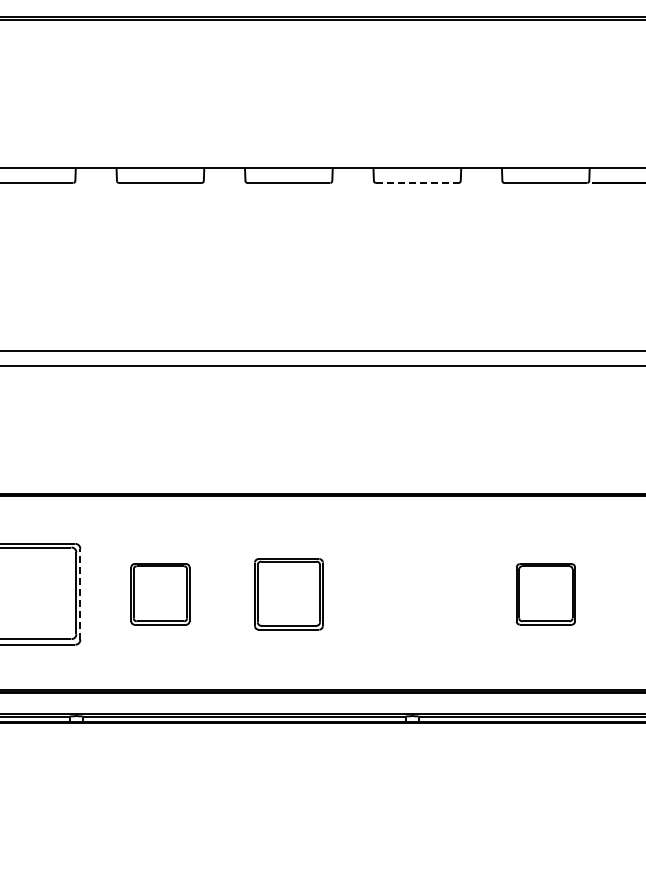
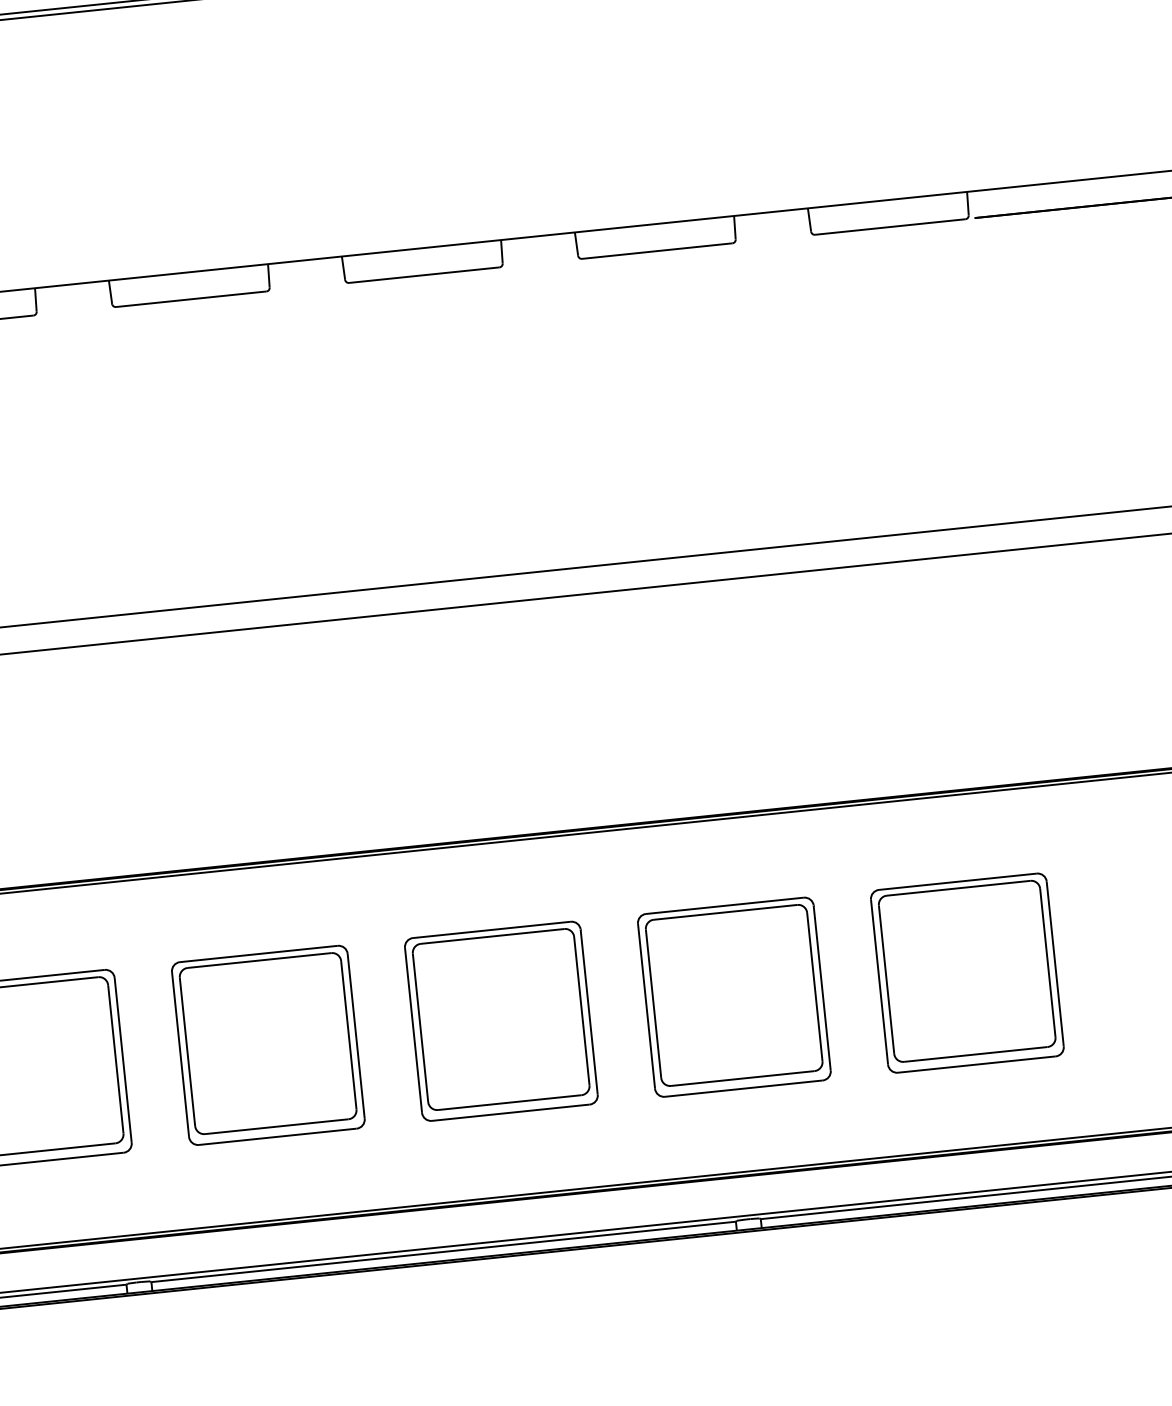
line: (417, 182) -> (657, 250), dashed -> solid
line: (80, 593) -> (123, 1058), dashed -> solid
part: (160, 594) -> (268, 1045), size x1.67
part: (288, 594) -> (500, 1021), size x1.43
part: (417, 594) -> (734, 997), added
part: (545, 594) -> (966, 973), size x1.67

